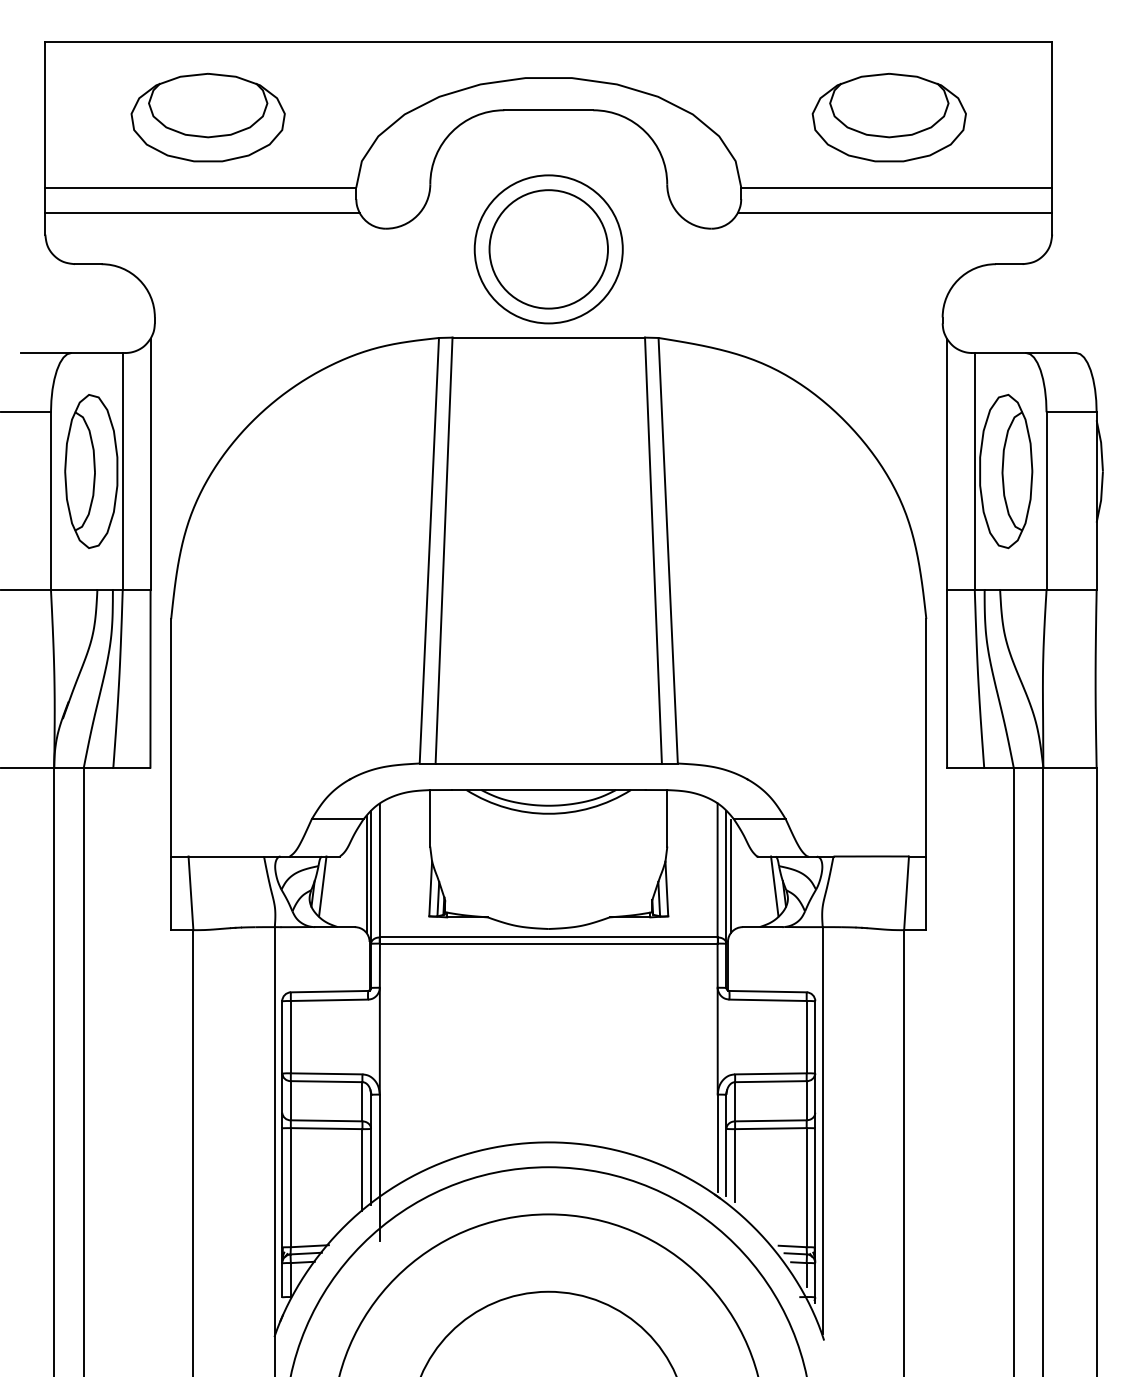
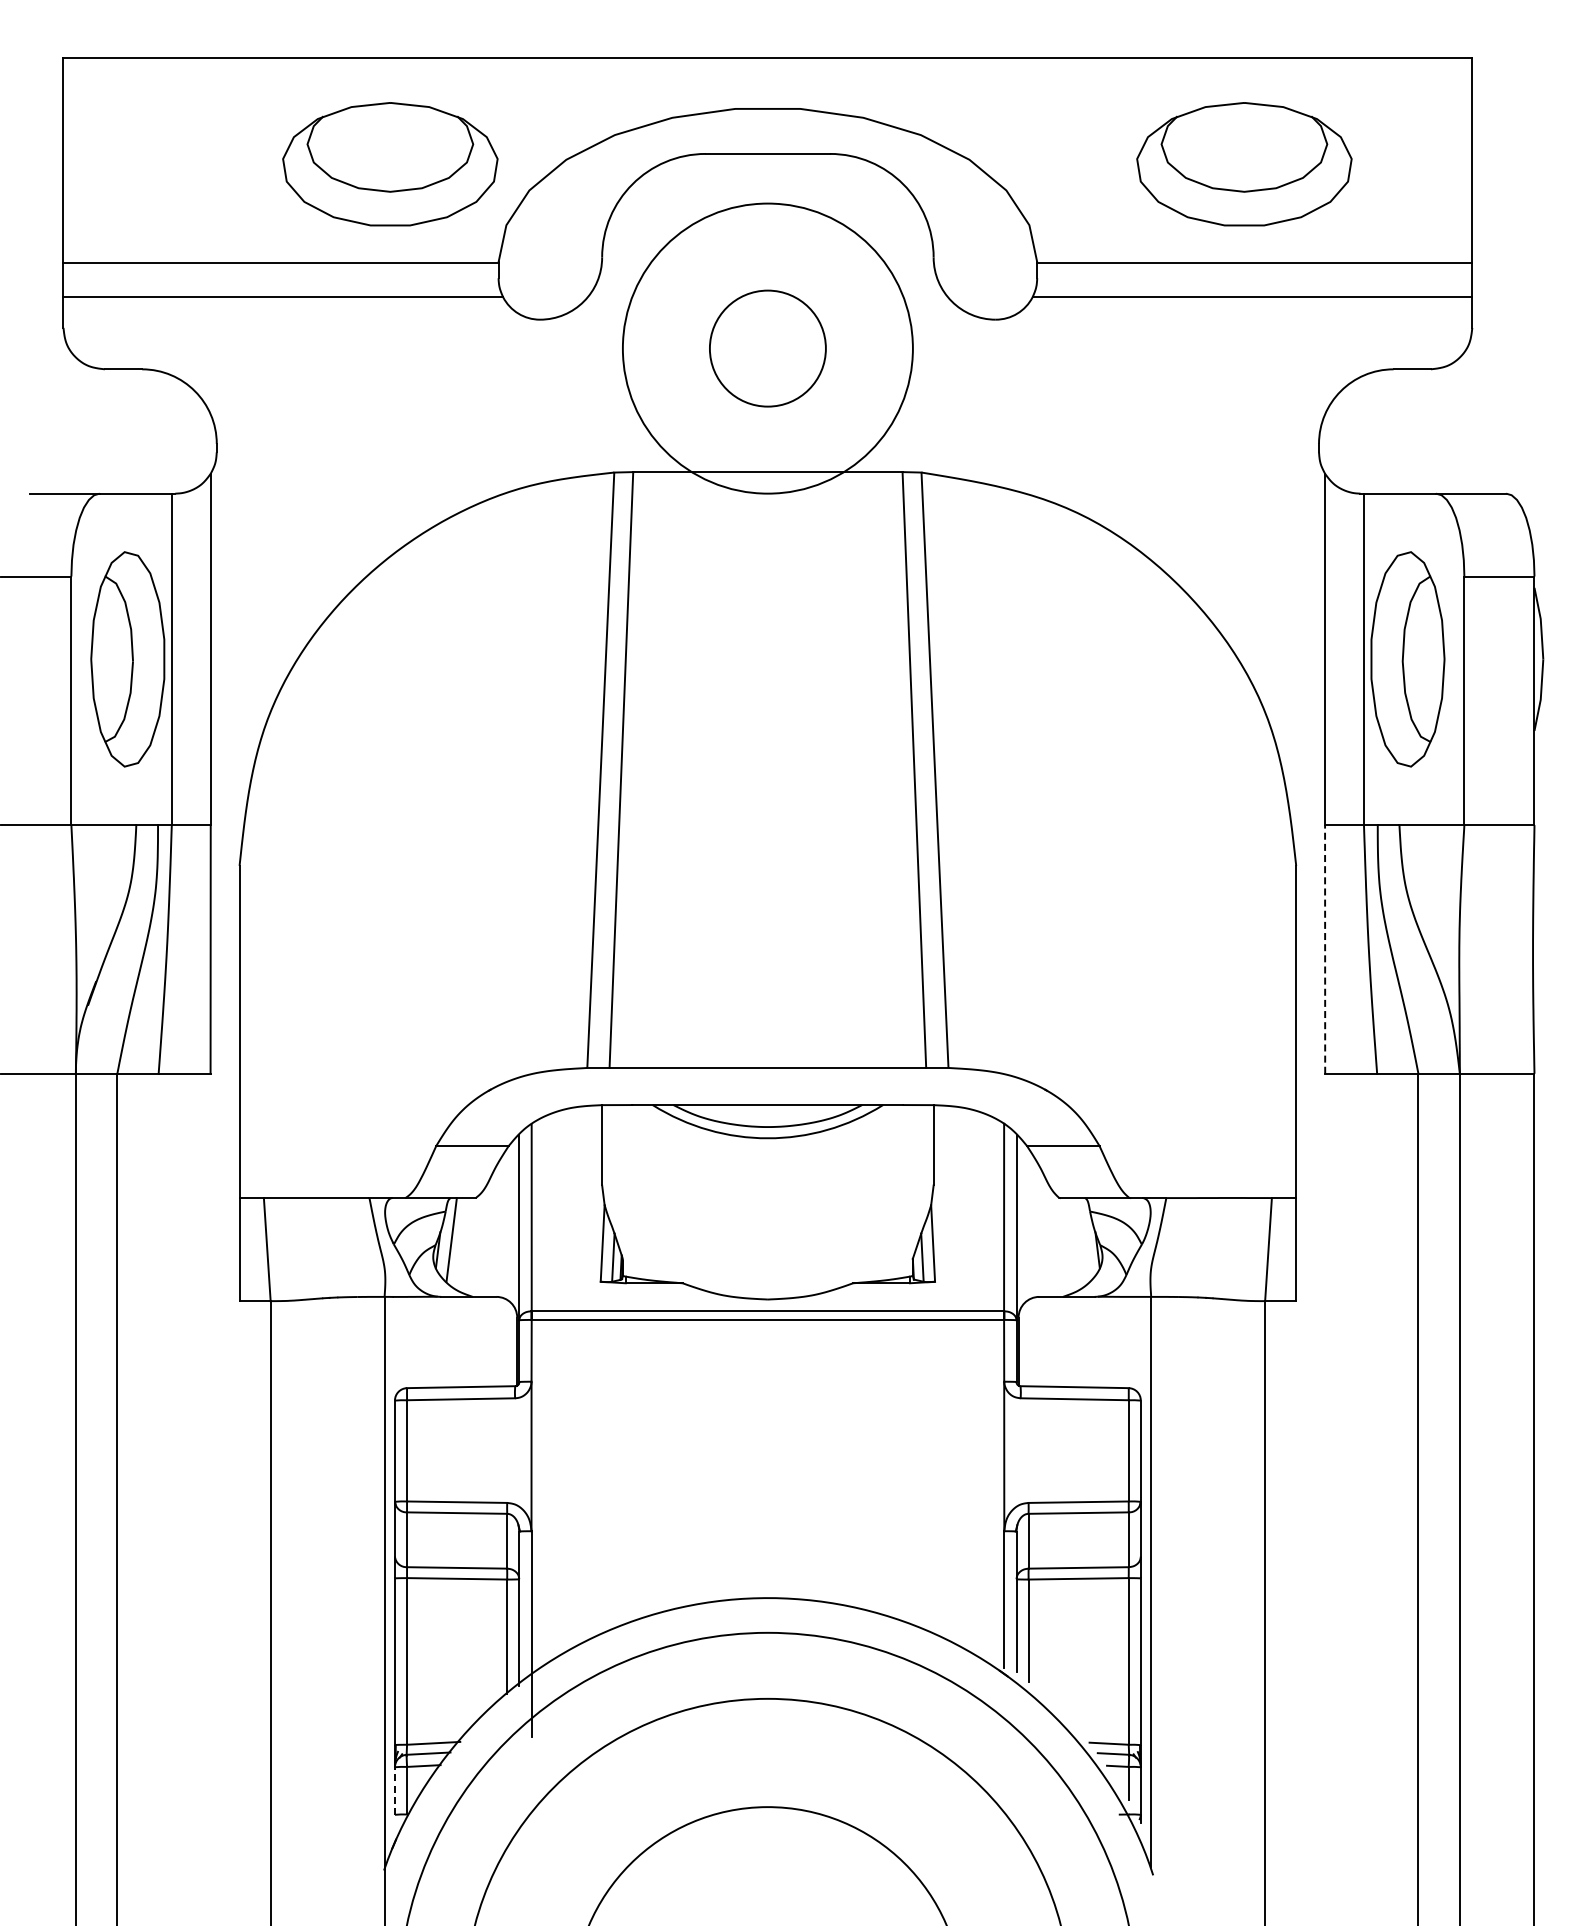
part: (208, 117) -> (390, 164), moved
circle: (548, 249) -> (767, 348), size x0.7
circle: (548, 249) -> (767, 348), size x1.4
line: (947, 678) -> (1325, 948), solid -> dashed
line: (366, 874) -> (513, 1223), removed
line: (730, 876) -> (1022, 1225), removed
line: (774, 886) -> (1083, 1239), removed
line: (281, 1280) -> (394, 1791), solid -> dashed

